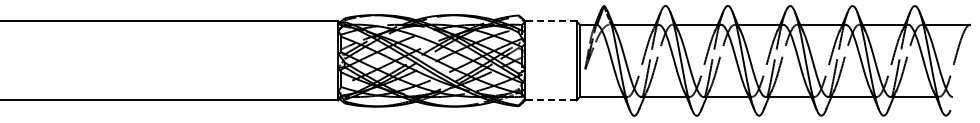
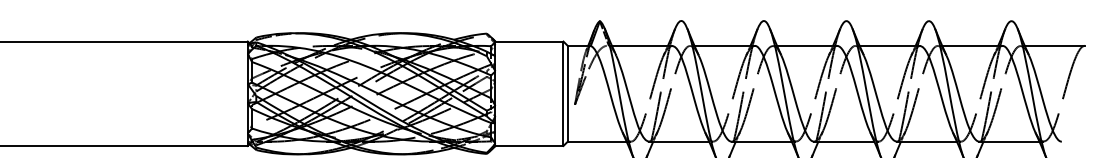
line: (550, 21) -> (528, 41), dashed -> solid
line: (550, 100) -> (528, 146), dashed -> solid

